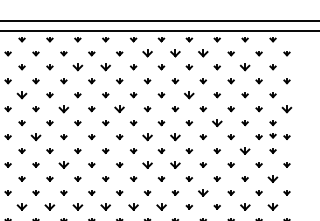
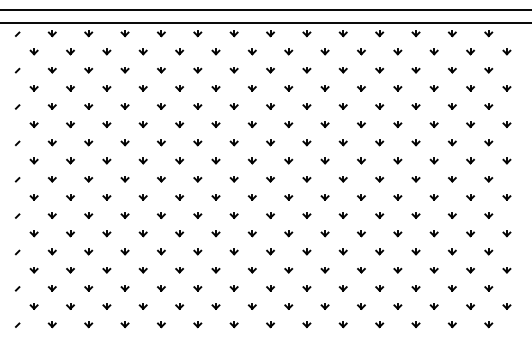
part: (147, 53) -> (324, 51), size x0.62
part: (175, 53) -> (361, 51), size x0.62
part: (203, 53) -> (397, 51), size x0.62
part: (77, 67) -> (233, 70), size x0.62
part: (105, 67) -> (270, 70), size x0.62
part: (245, 67) -> (452, 70), size x0.62
part: (22, 95) -> (161, 106), size x0.62
part: (189, 95) -> (379, 106), size x0.62
part: (63, 109) -> (215, 124), size x0.62
part: (119, 109) -> (288, 124), size x0.62
part: (286, 109) -> (506, 124), size x0.62
part: (216, 122) -> (415, 142), size x0.62
part: (272, 135) -> (488, 159), removed
part: (35, 136) -> (179, 160), size x0.62
part: (147, 136) -> (324, 160), size x0.62
part: (175, 136) -> (361, 160), size x0.62
part: (245, 151) -> (452, 179), size x0.62
part: (63, 165) -> (215, 197), size x0.62
part: (147, 165) -> (324, 197), size x0.62
part: (175, 165) -> (361, 197), size x0.62
part: (272, 178) -> (488, 215), size x0.62
part: (203, 192) -> (397, 233), size x0.62
part: (22, 206) -> (161, 251), size x0.62
part: (49, 206) -> (197, 251), size x0.62
part: (77, 206) -> (233, 251), size x0.62
part: (105, 206) -> (270, 251), size x0.62
part: (133, 206) -> (306, 251), size x0.62
part: (160, 206) -> (342, 251), size x0.62
part: (244, 206) -> (451, 251), size x0.62
part: (272, 206) -> (488, 251), size x0.62

